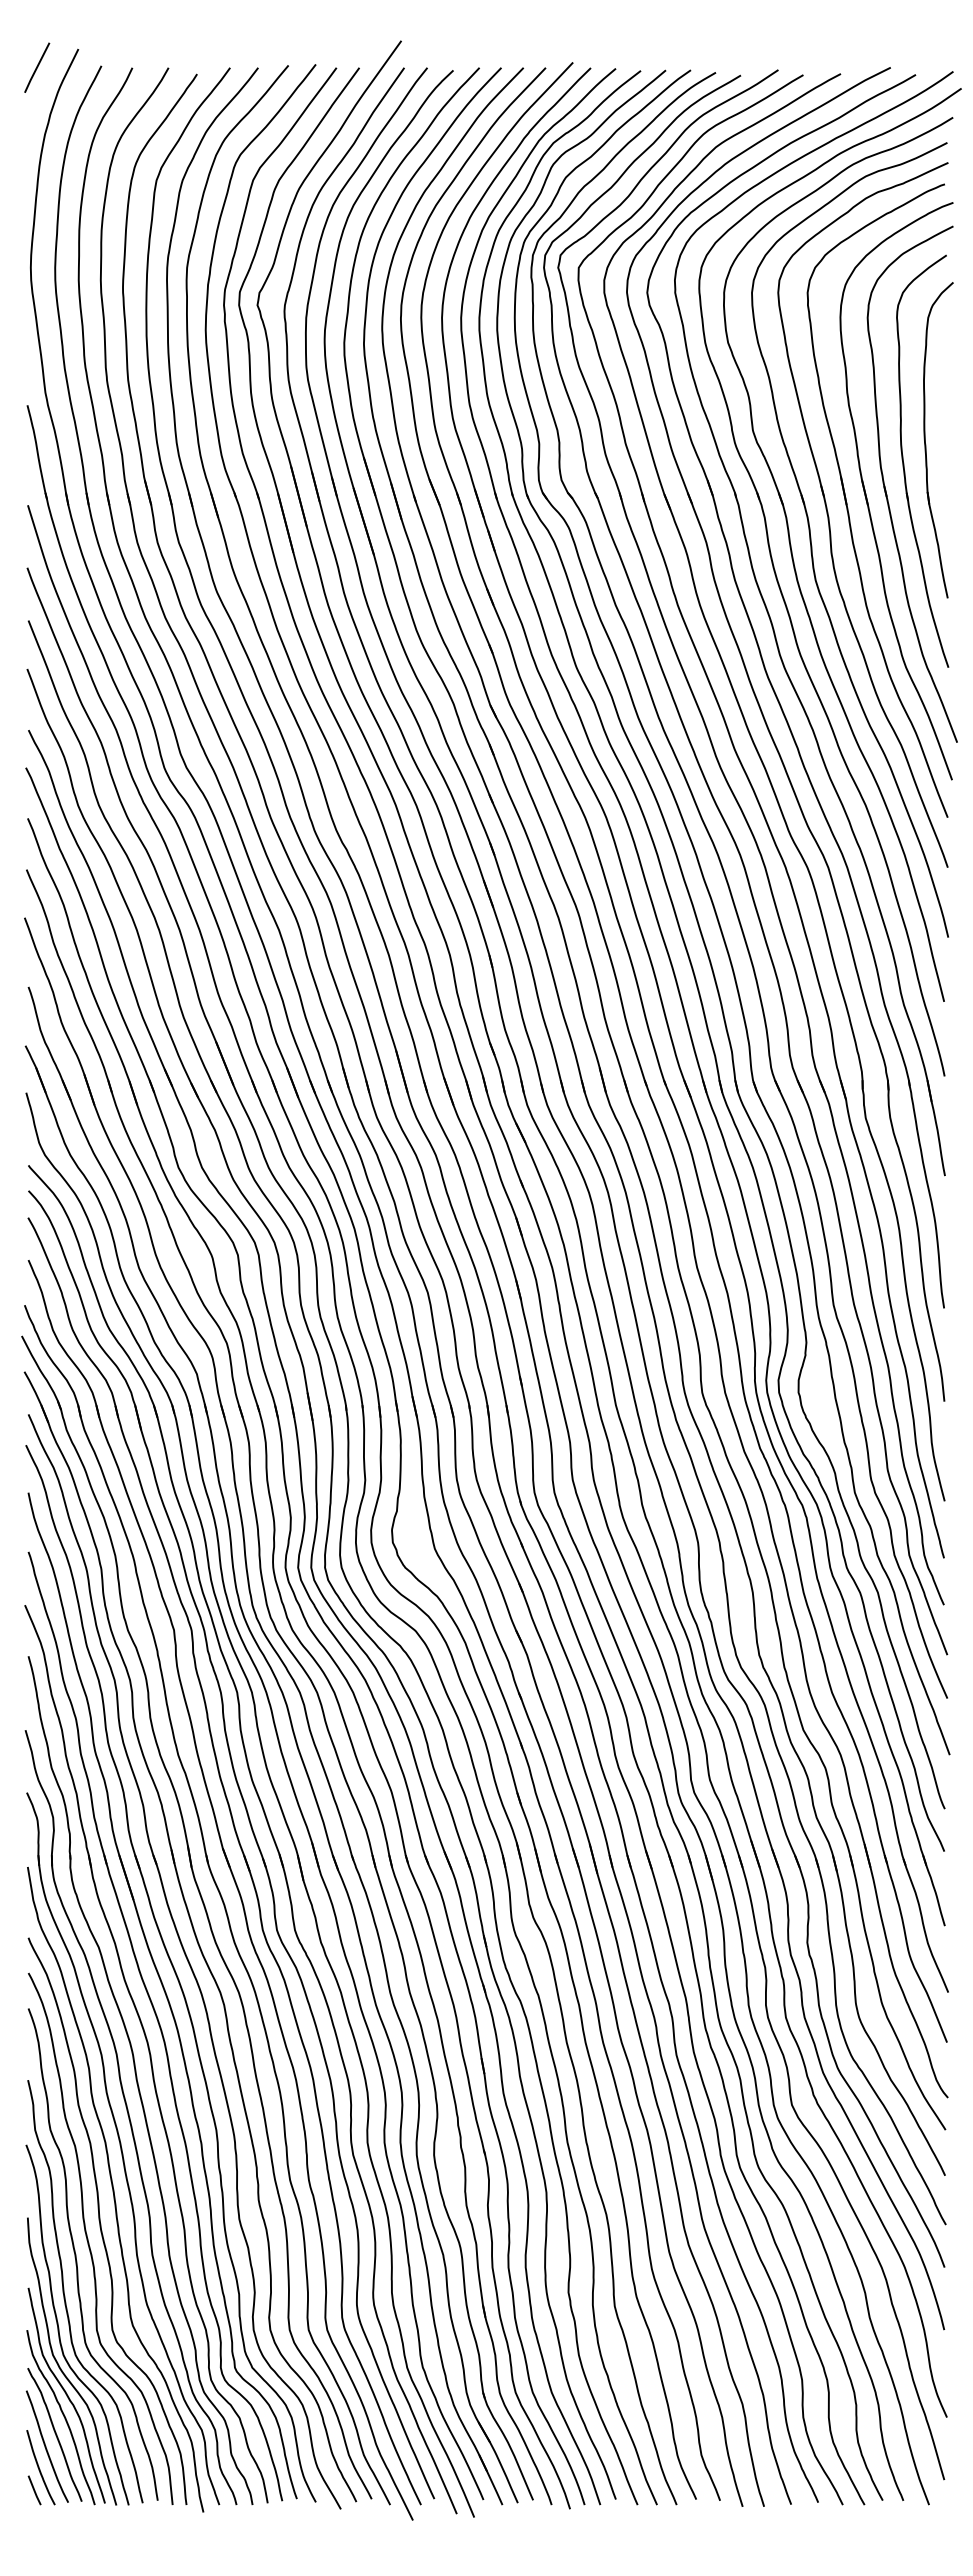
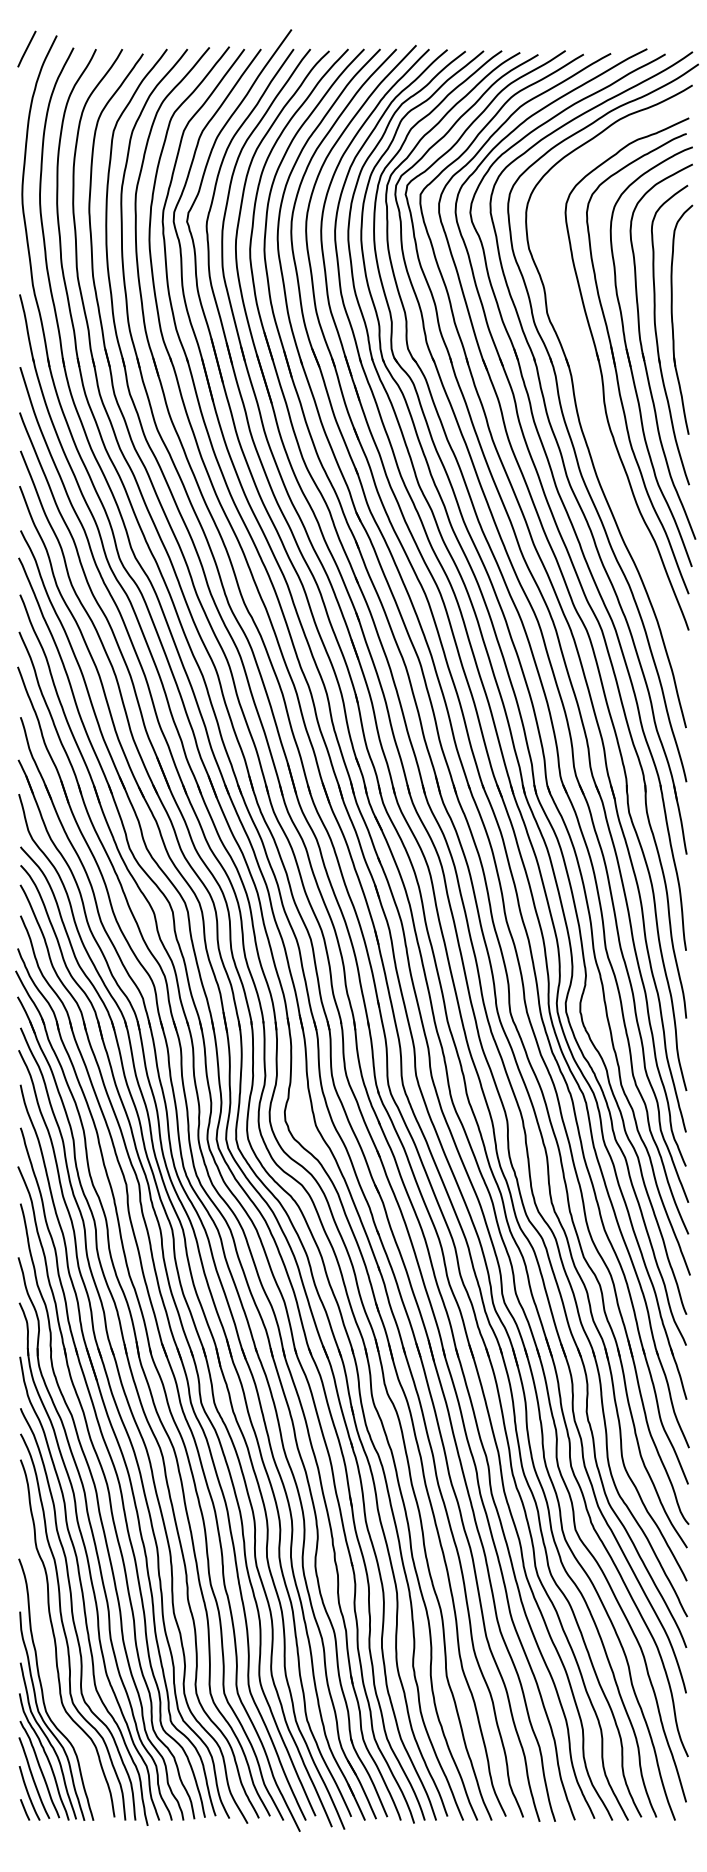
part: (812, 545) -> (590, 396), removed
curve: (65, 2295) -> (47, 1668), removed

